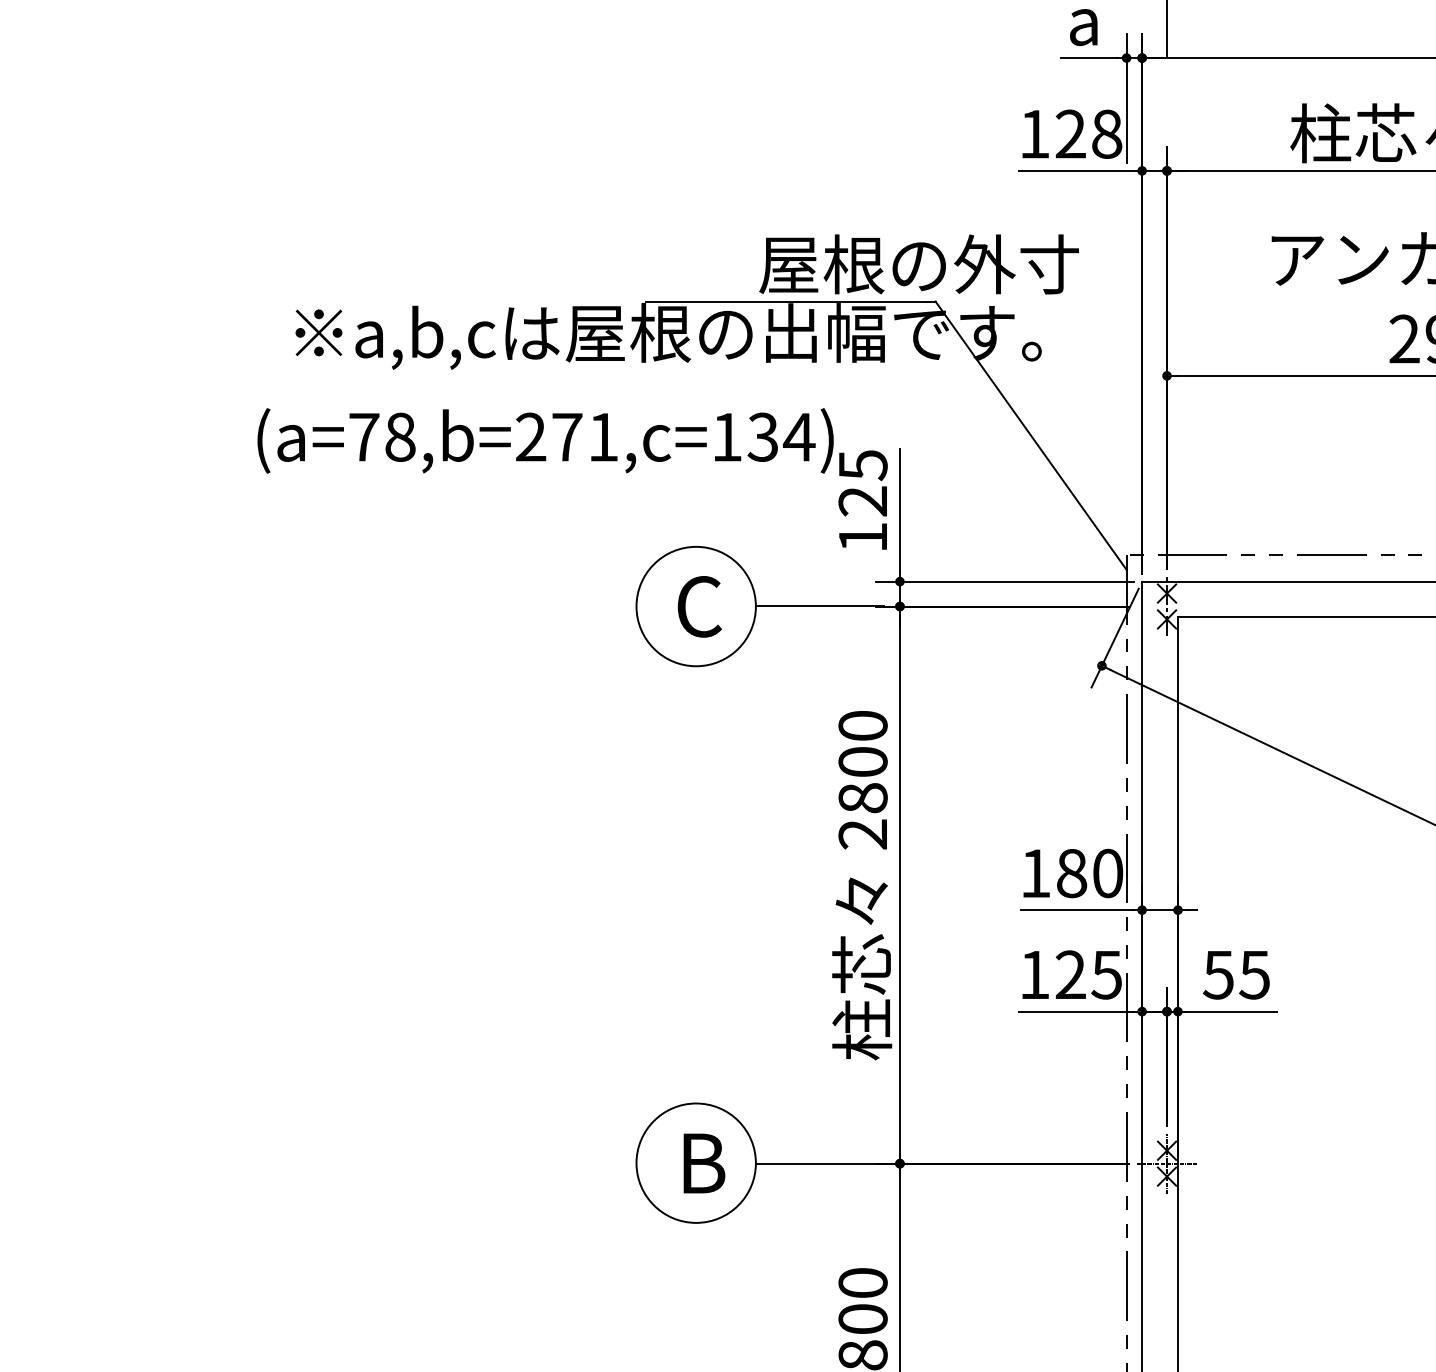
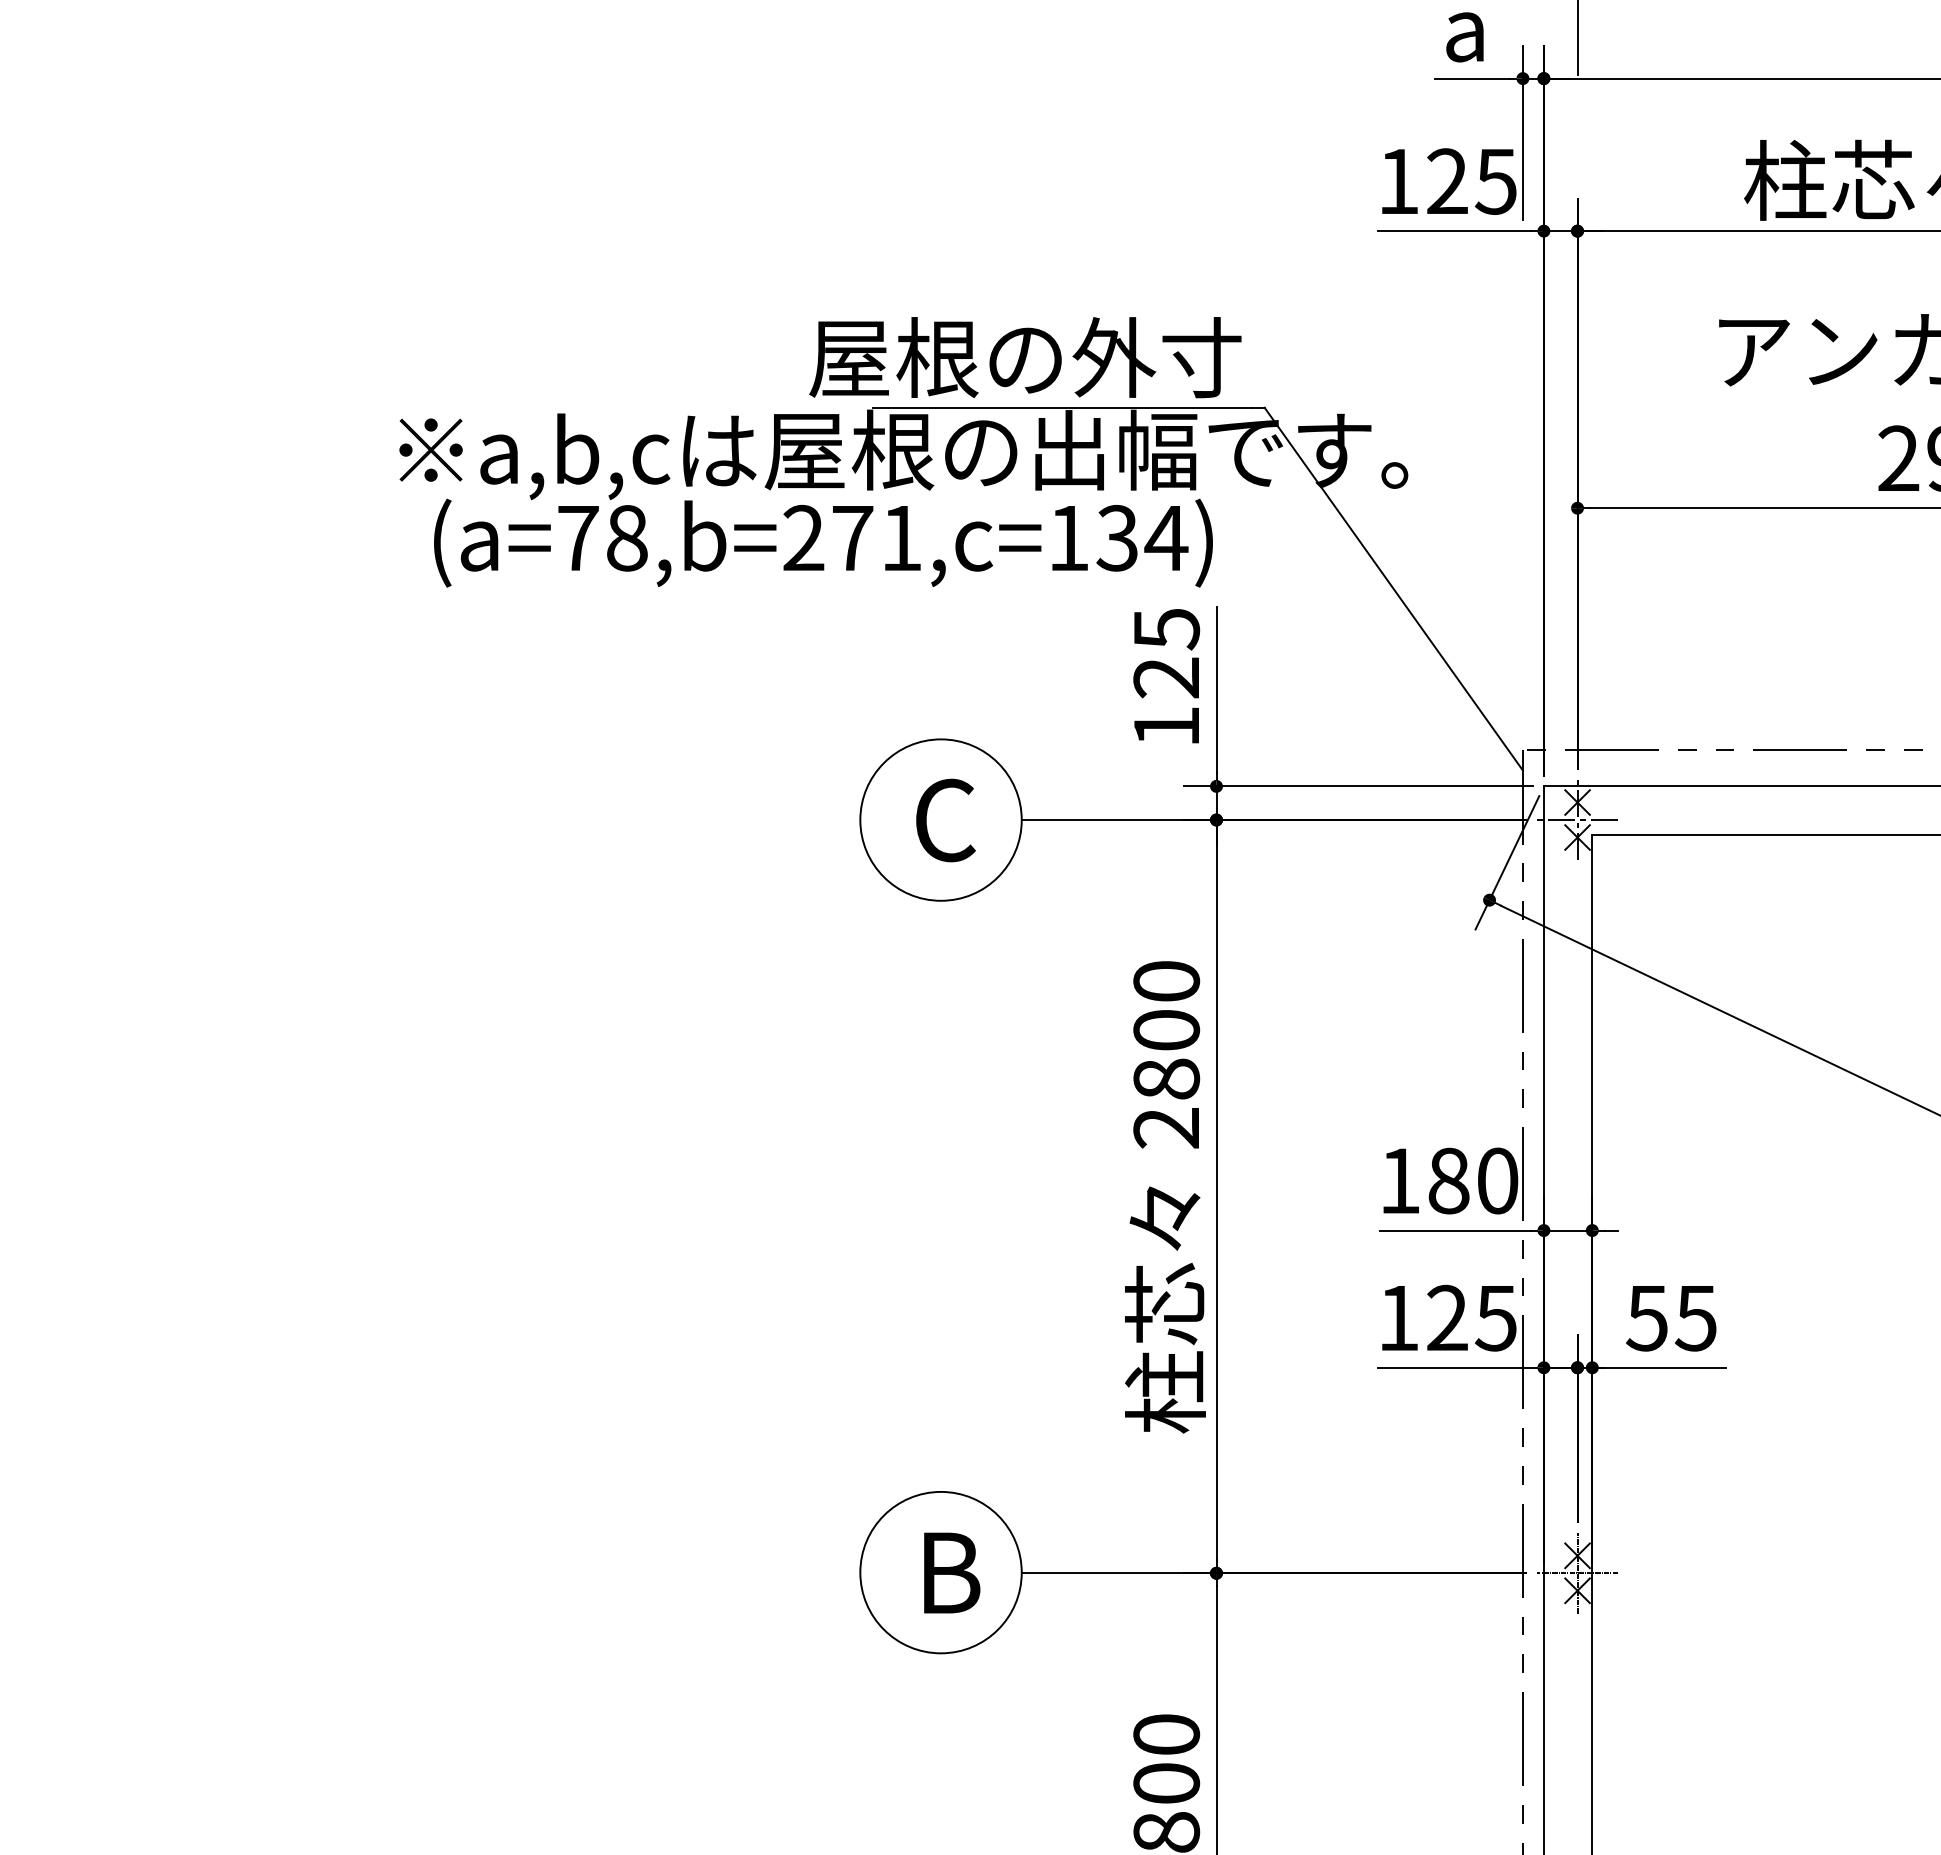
text: (1106, 134) -> (1495, 181), 128 -> 125
text: (919, 264) -> (1025, 357), moved
text: (545, 440) -> (823, 542), moved
line: (1166, 606) -> (1577, 820), added

